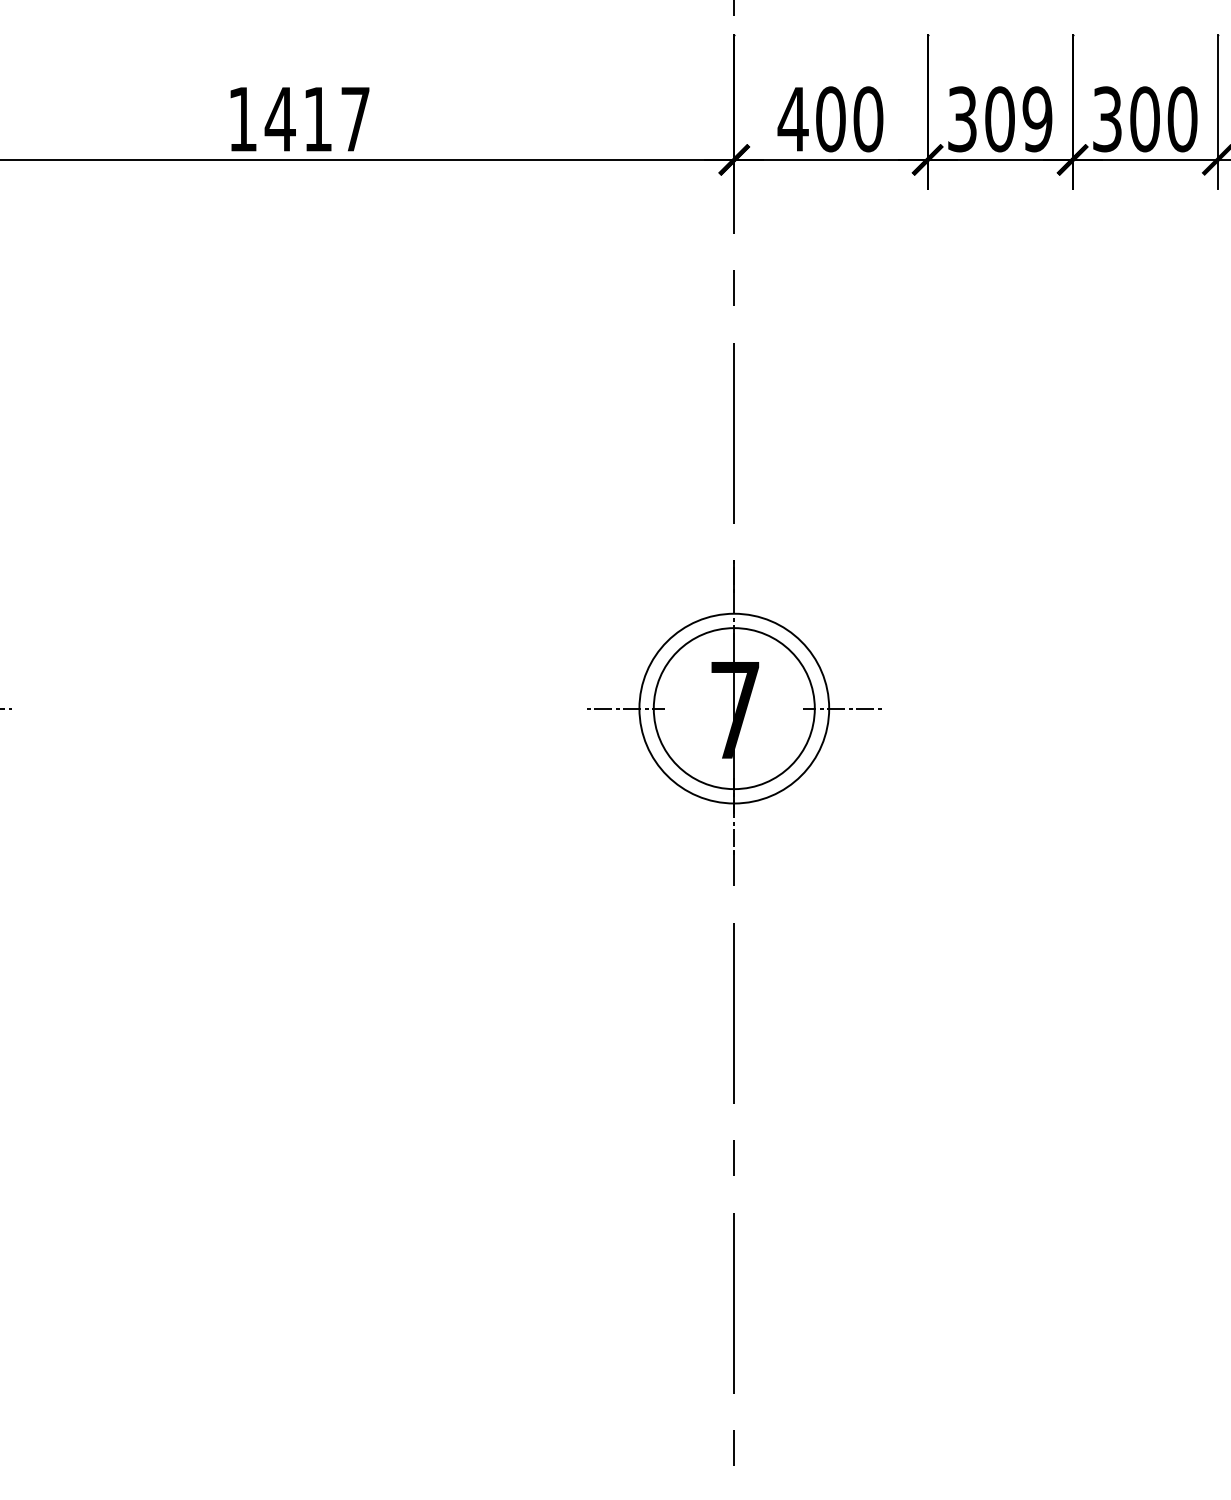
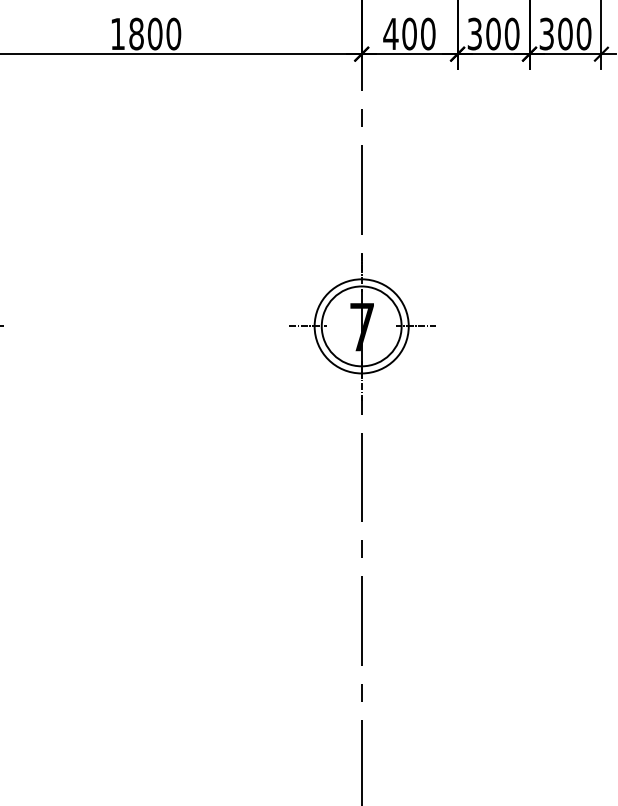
text: (316, 118) -> (154, 33), 1417 -> 1800
text: (1036, 118) -> (511, 33), 309 -> 300

